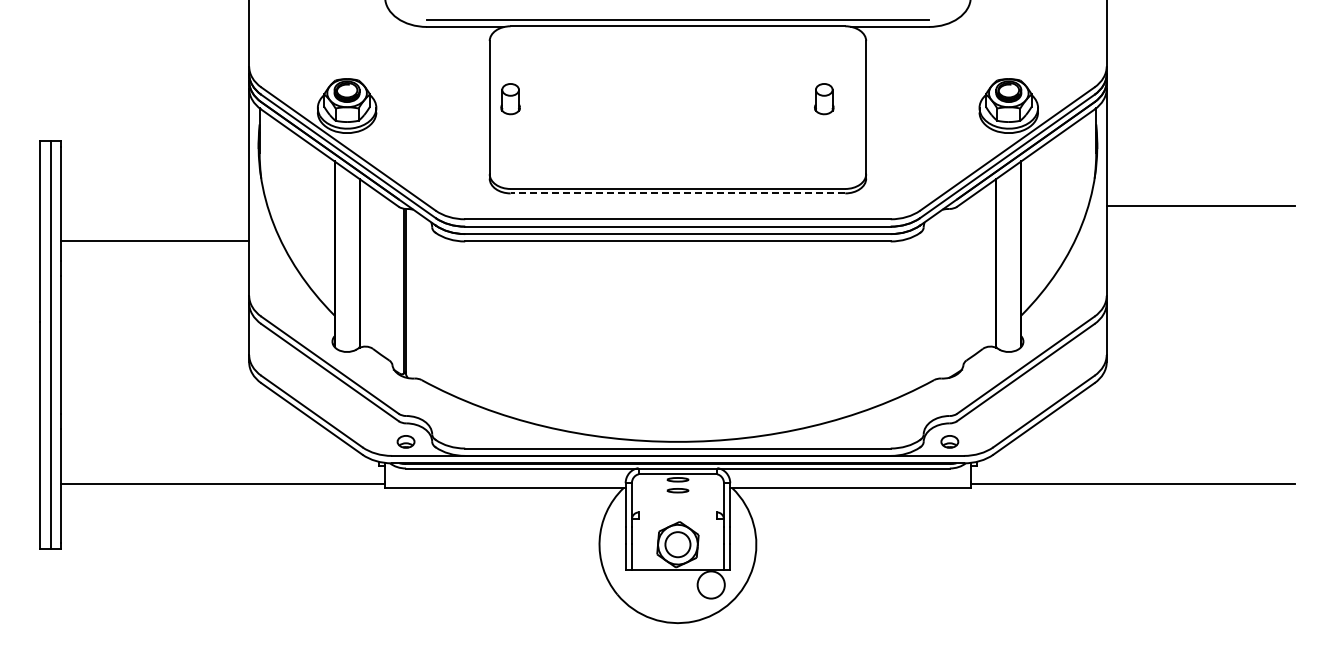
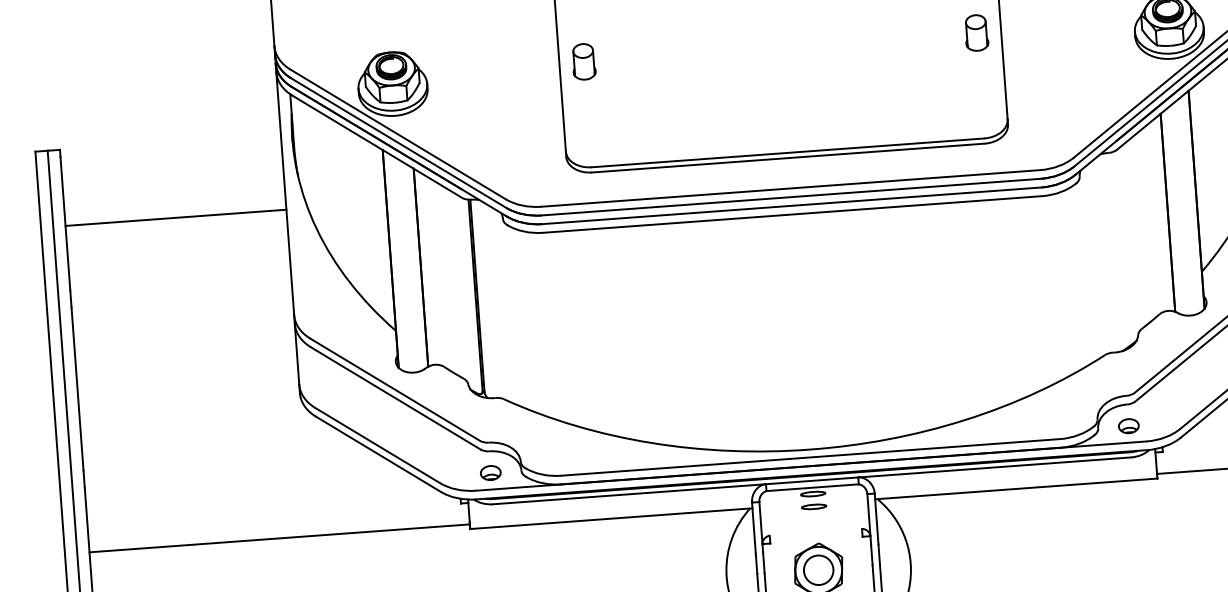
part: (824, 99) -> (976, 33), moved
line: (677, 193) -> (787, 158), dashed -> solid
line: (154, 240) -> (175, 217), moved

